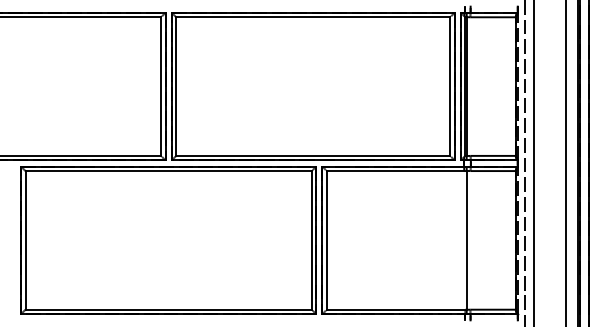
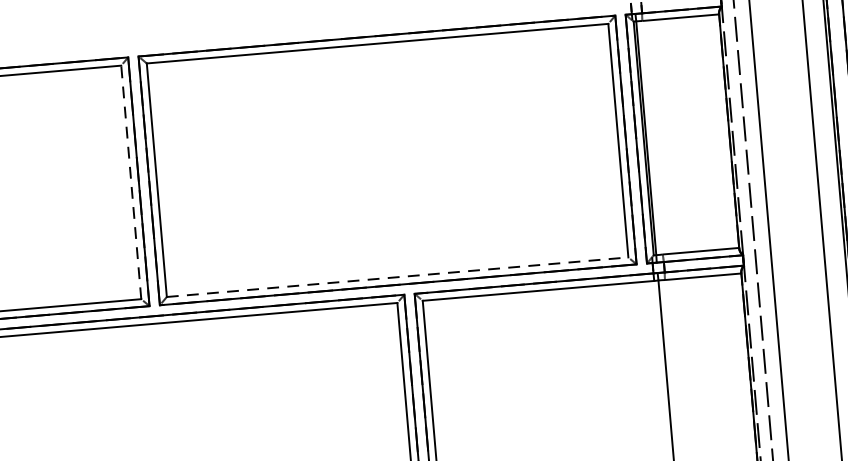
line: (161, 86) -> (131, 182), solid -> dashed
line: (313, 155) -> (398, 276), solid -> dashed

